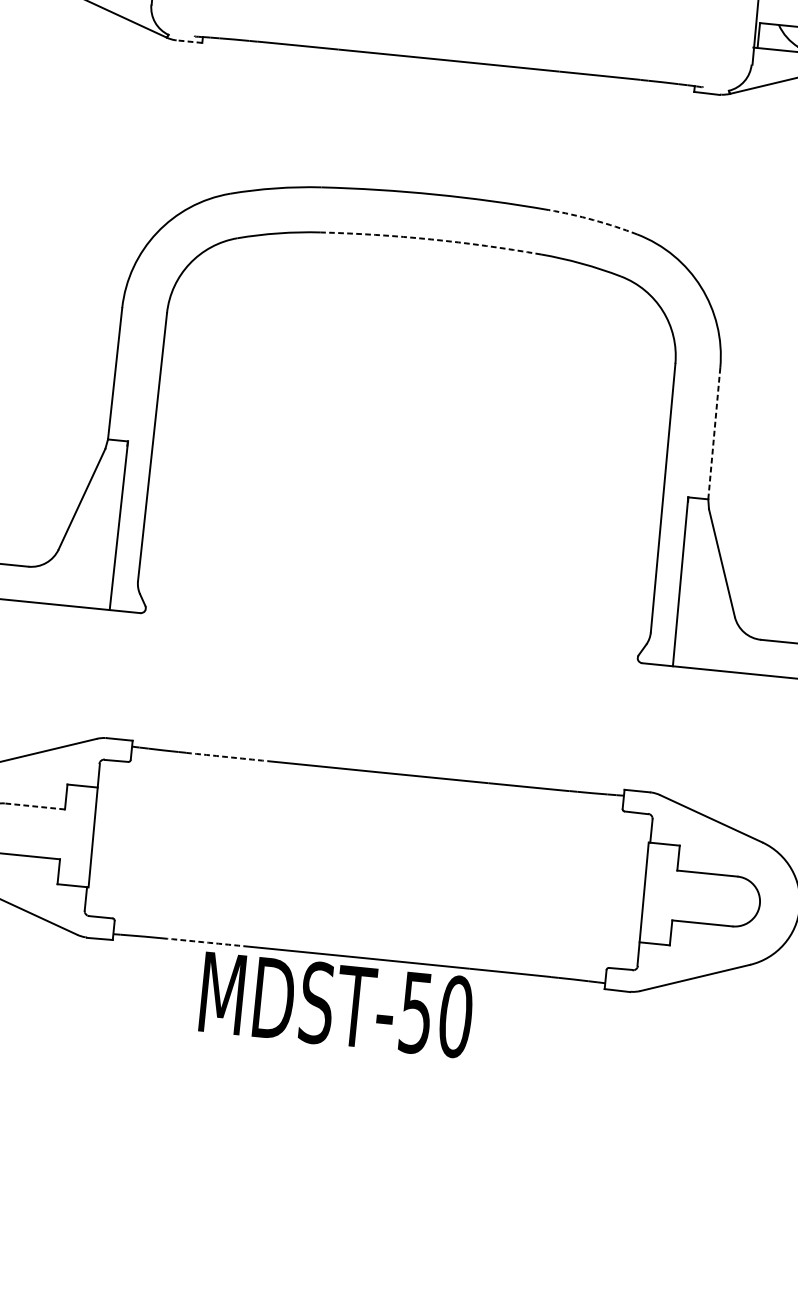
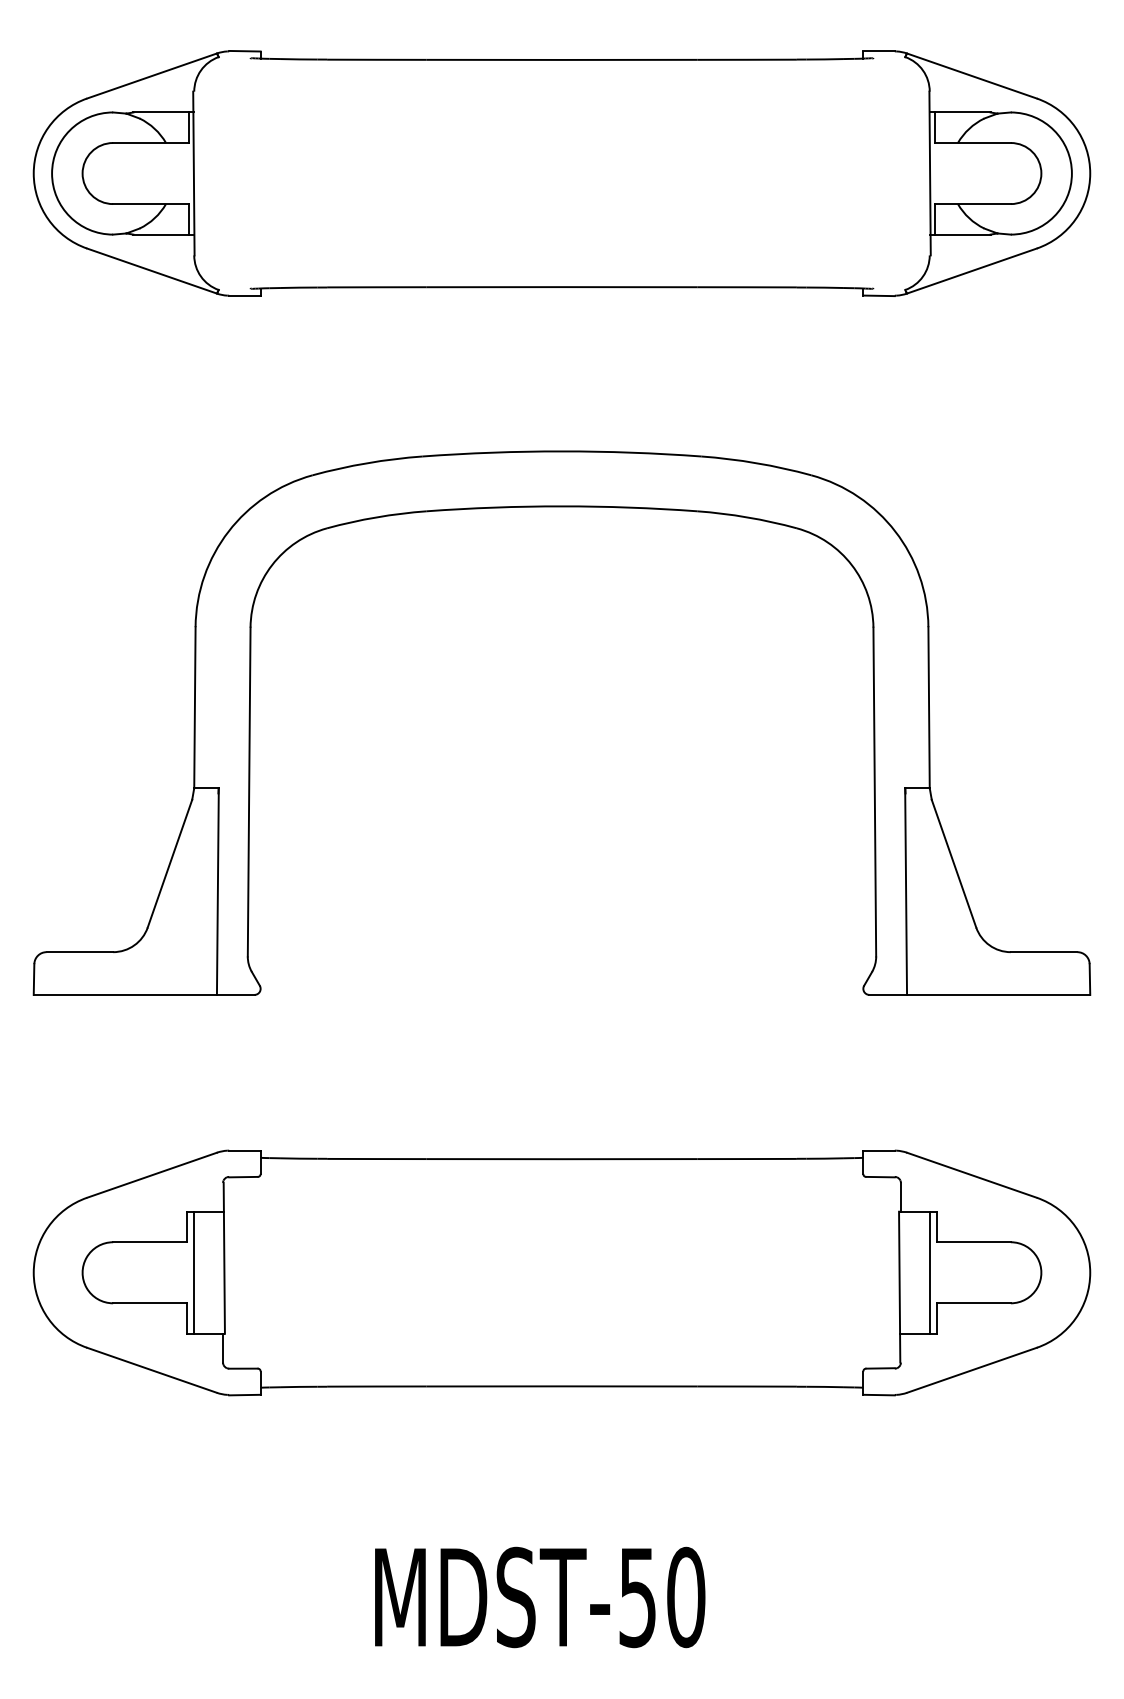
line: (189, 41) -> (244, 295), dashed -> solid
arc: (593, 220) -> (756, 463), dashed -> solid
arc: (431, 239) -> (562, 506), dashed -> solid
line: (714, 434) -> (929, 708), dashed -> solid
arc: (226, 757) -> (376, 1159), dashed -> solid
line: (35, 806) -> (150, 1242), dashed -> solid
line: (67, 834) -> (193, 1272), added
line: (669, 894) -> (930, 1272), added
arc: (208, 942) -> (376, 1386), dashed -> solid
text: (336, 1004) -> (540, 1597), moved

